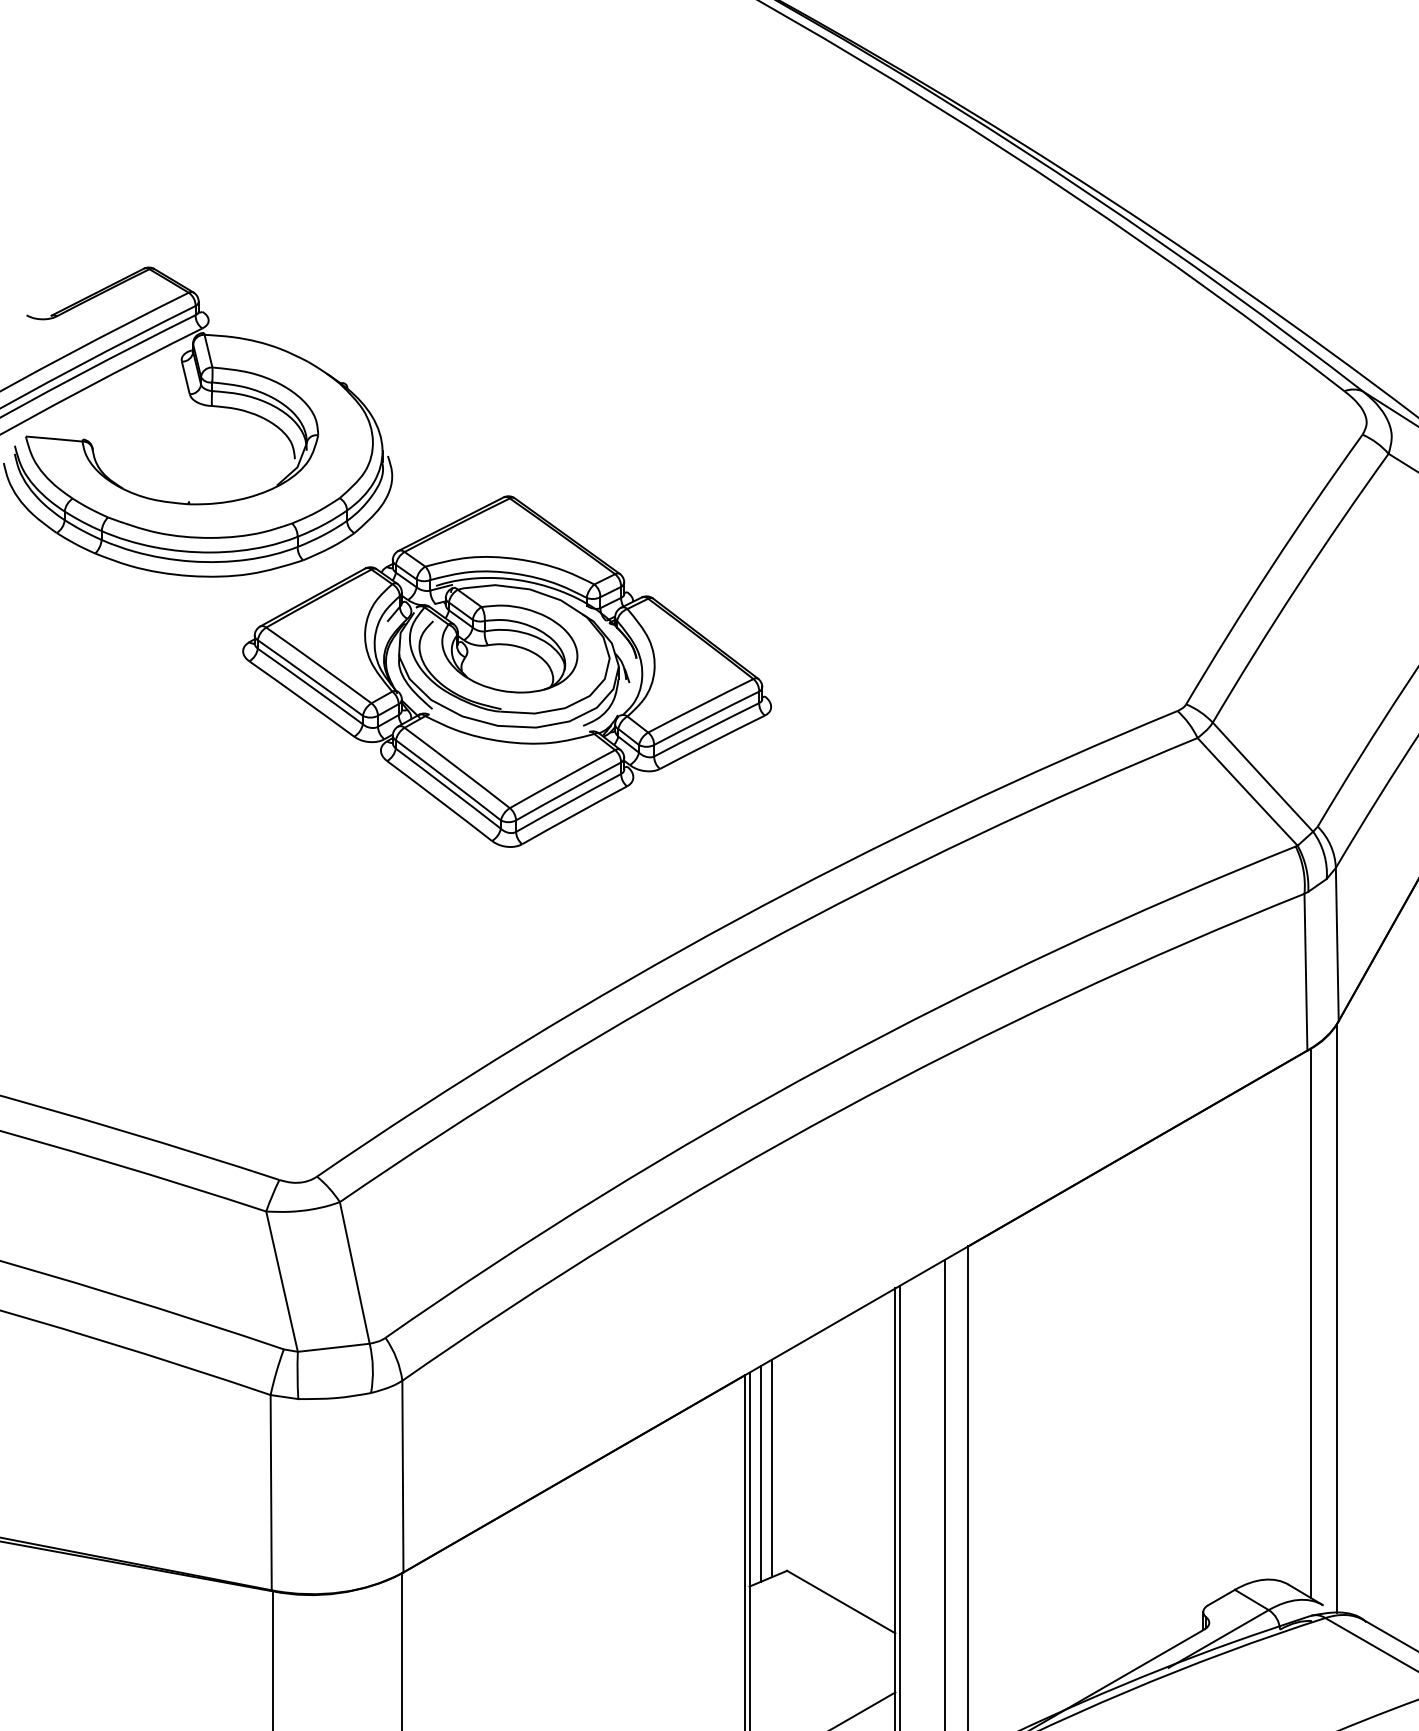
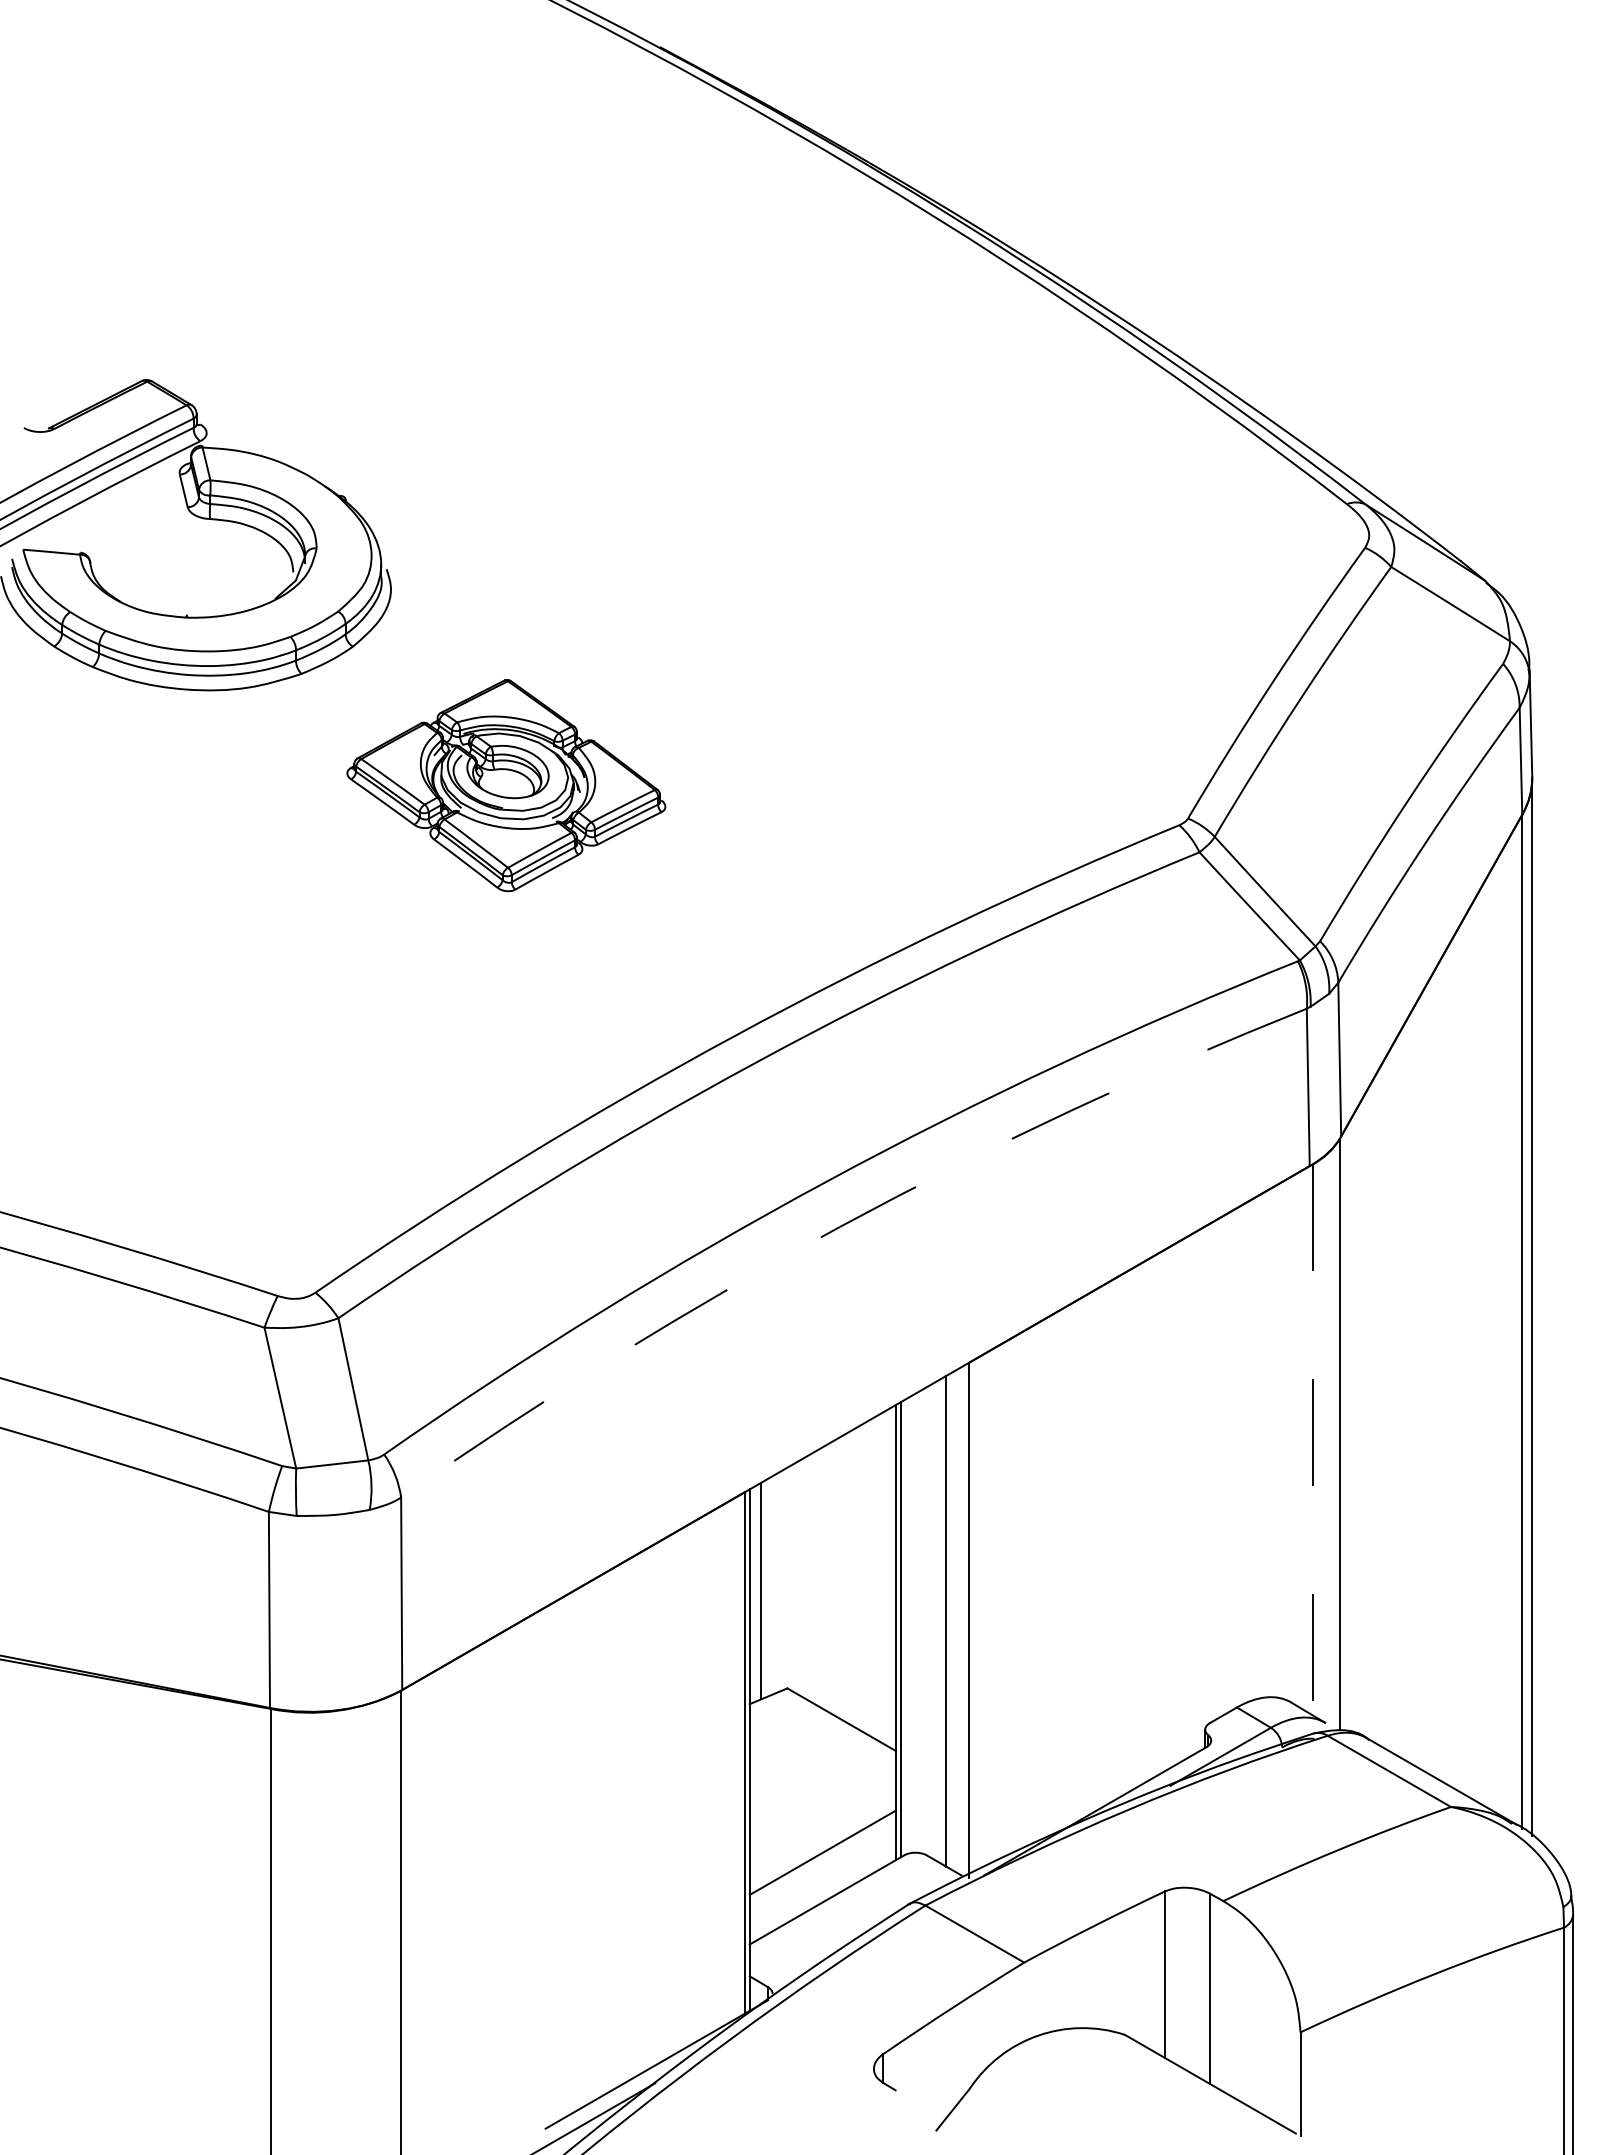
part: (507, 671) -> (506, 785), size x0.6
arc: (839, 1111) -> (839, 1227), solid -> dashed
line: (1311, 1322) -> (1313, 1439), solid -> dashed
line: (772, 1468) -> (772, 1585), removed

